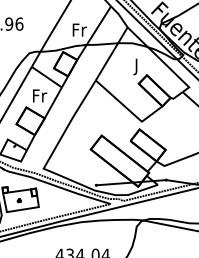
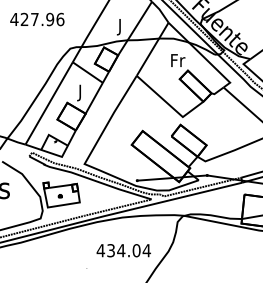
text: (79, 32) -> (120, 27), Fr -> J
text: (137, 67) -> (178, 62), J -> Fr
text: (40, 97) -> (81, 92), Fr -> J

